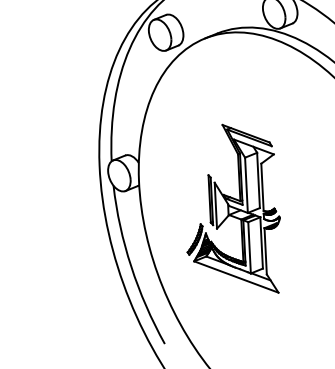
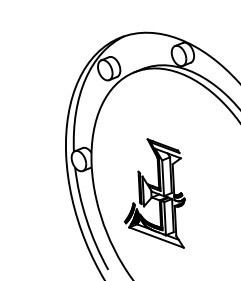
part: (233, 208) -> (154, 193), moved

